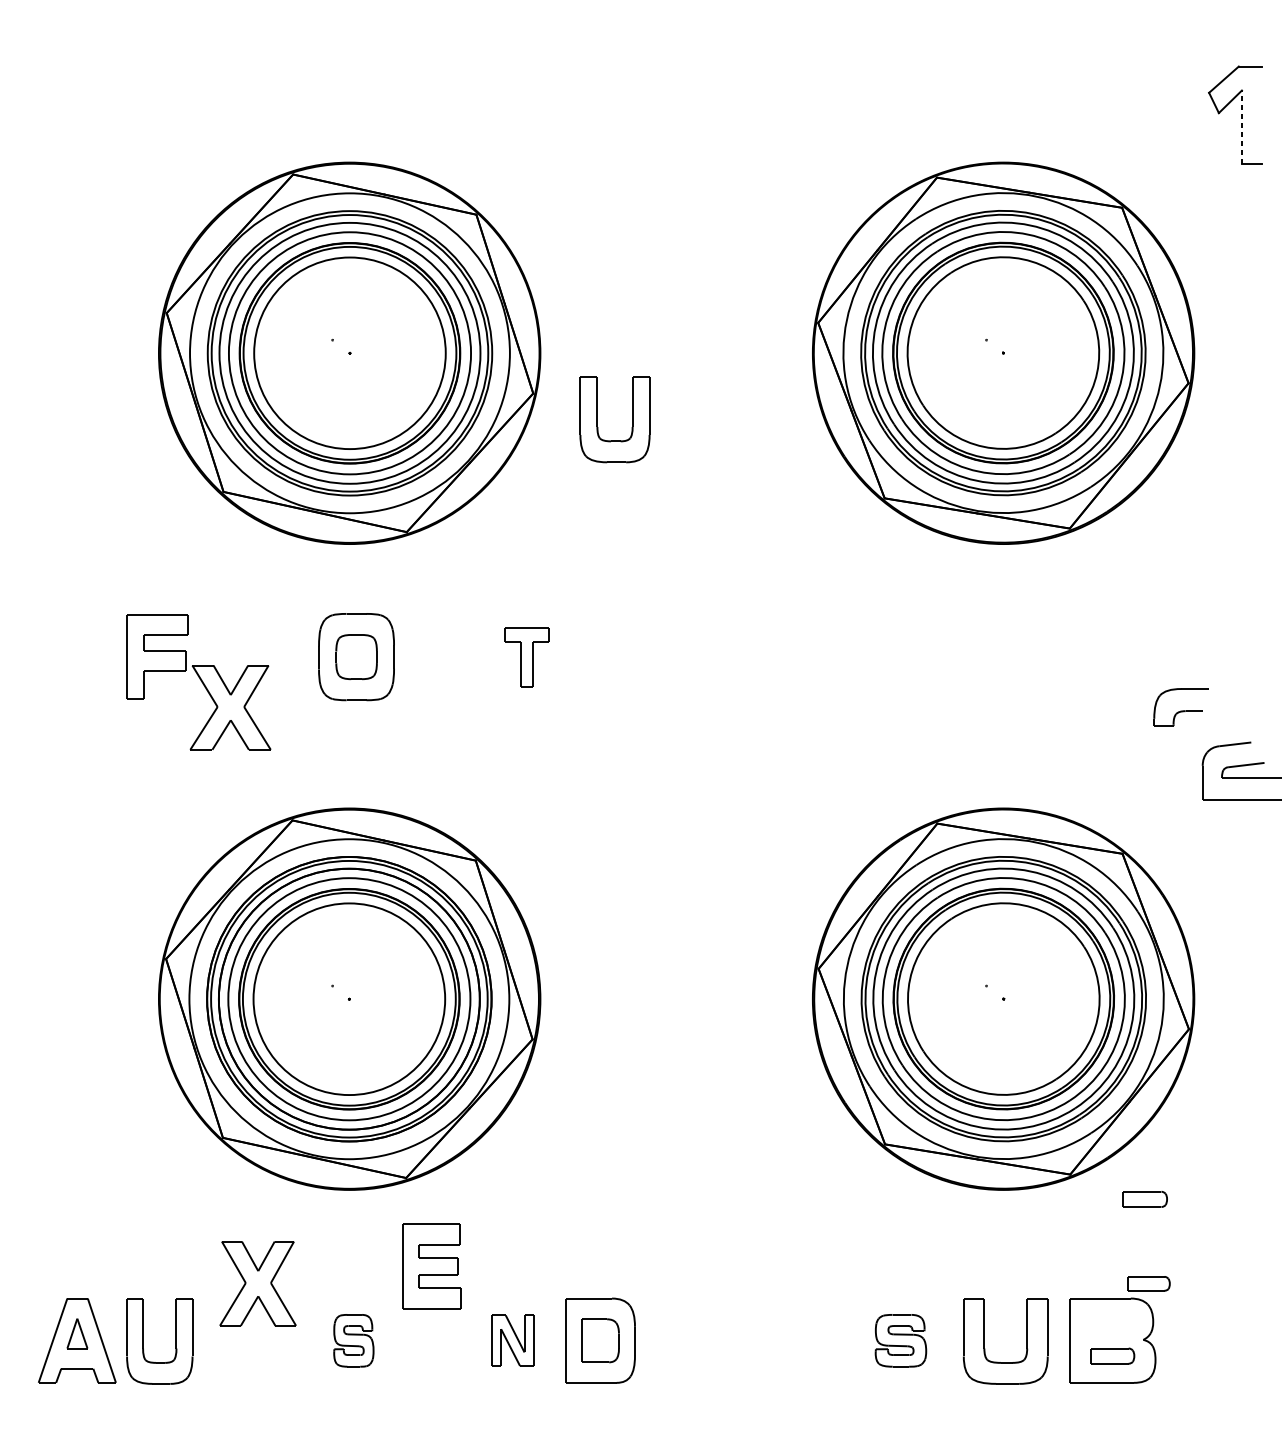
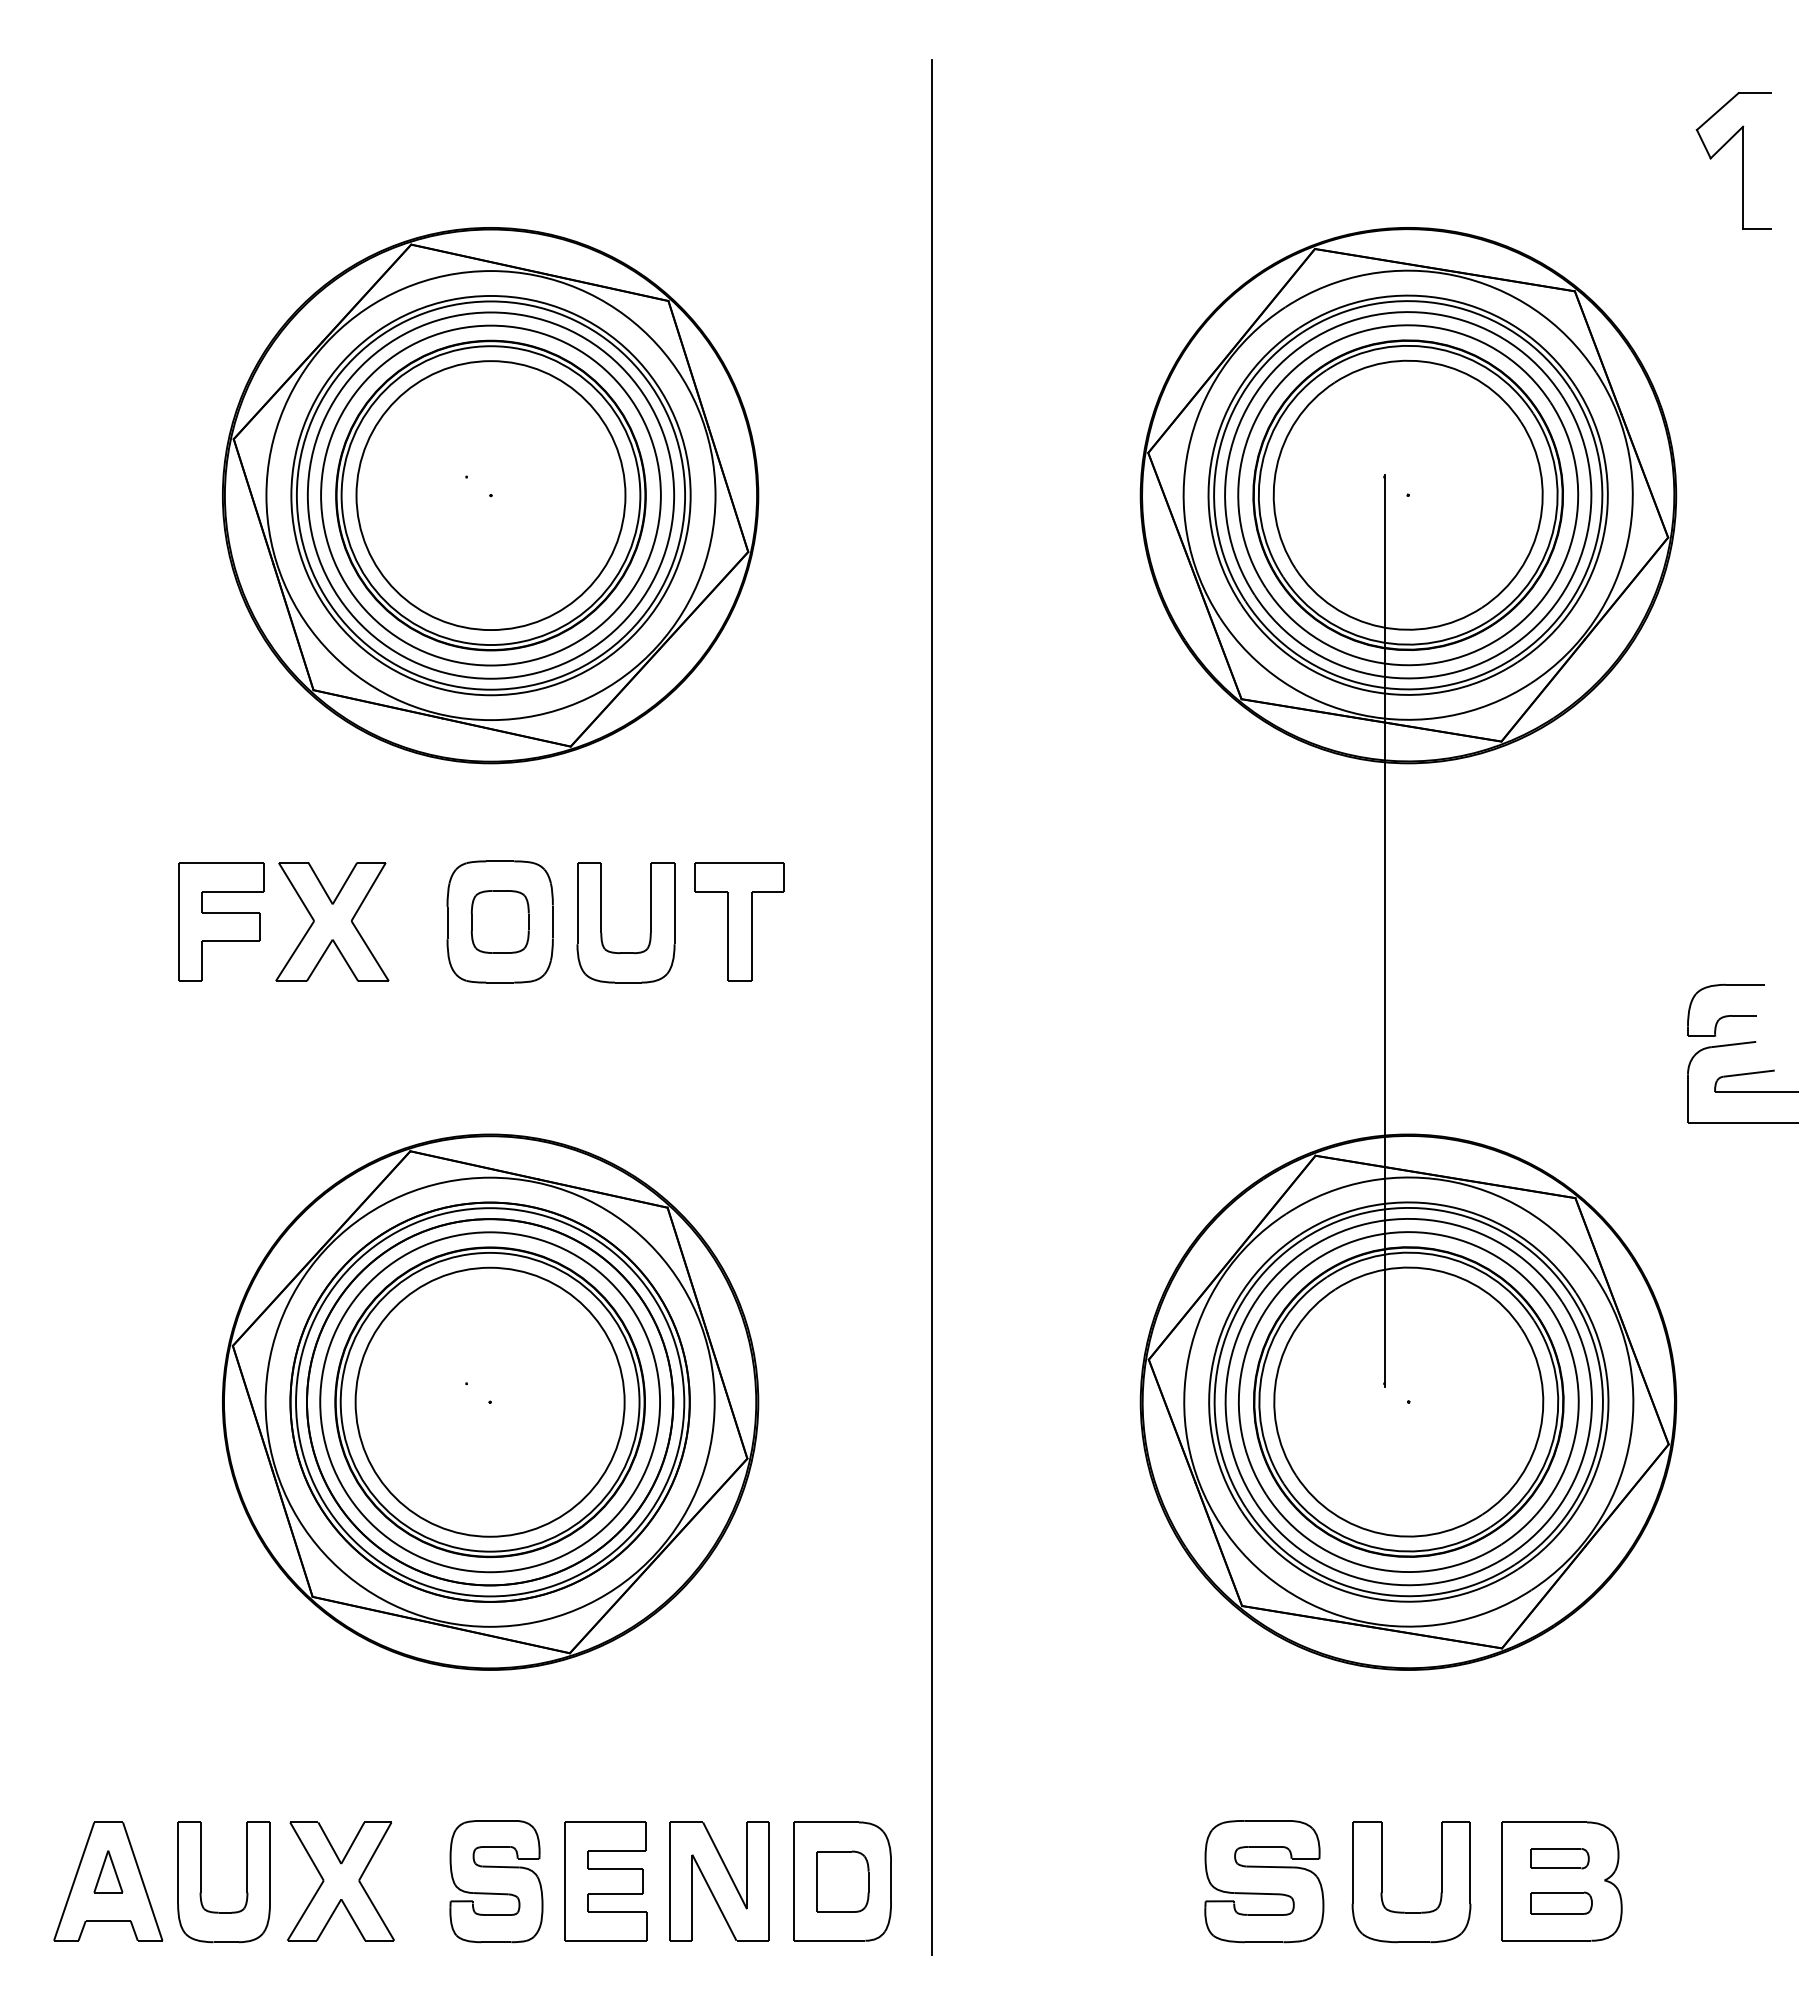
line: (1242, 126) -> (1743, 177), dashed -> solid
part: (597, 419) -> (601, 922), moved
part: (527, 656) -> (739, 921), size x1.43
line: (987, 663) -> (1385, 930), added
part: (1180, 706) -> (1725, 1009), moved
part: (230, 707) -> (332, 921), moved
line: (664, 718) -> (932, 1007), added
part: (1145, 1198) -> (1607, 1682), removed
part: (431, 1266) -> (605, 1881), moved
part: (257, 1283) -> (340, 1881), moved
part: (1148, 1283) -> (1559, 1858), moved
part: (353, 1340) -> (496, 1881), size x1.67
part: (512, 1340) -> (719, 1881), size x1.67
part: (901, 1340) -> (1264, 1881), size x1.67

